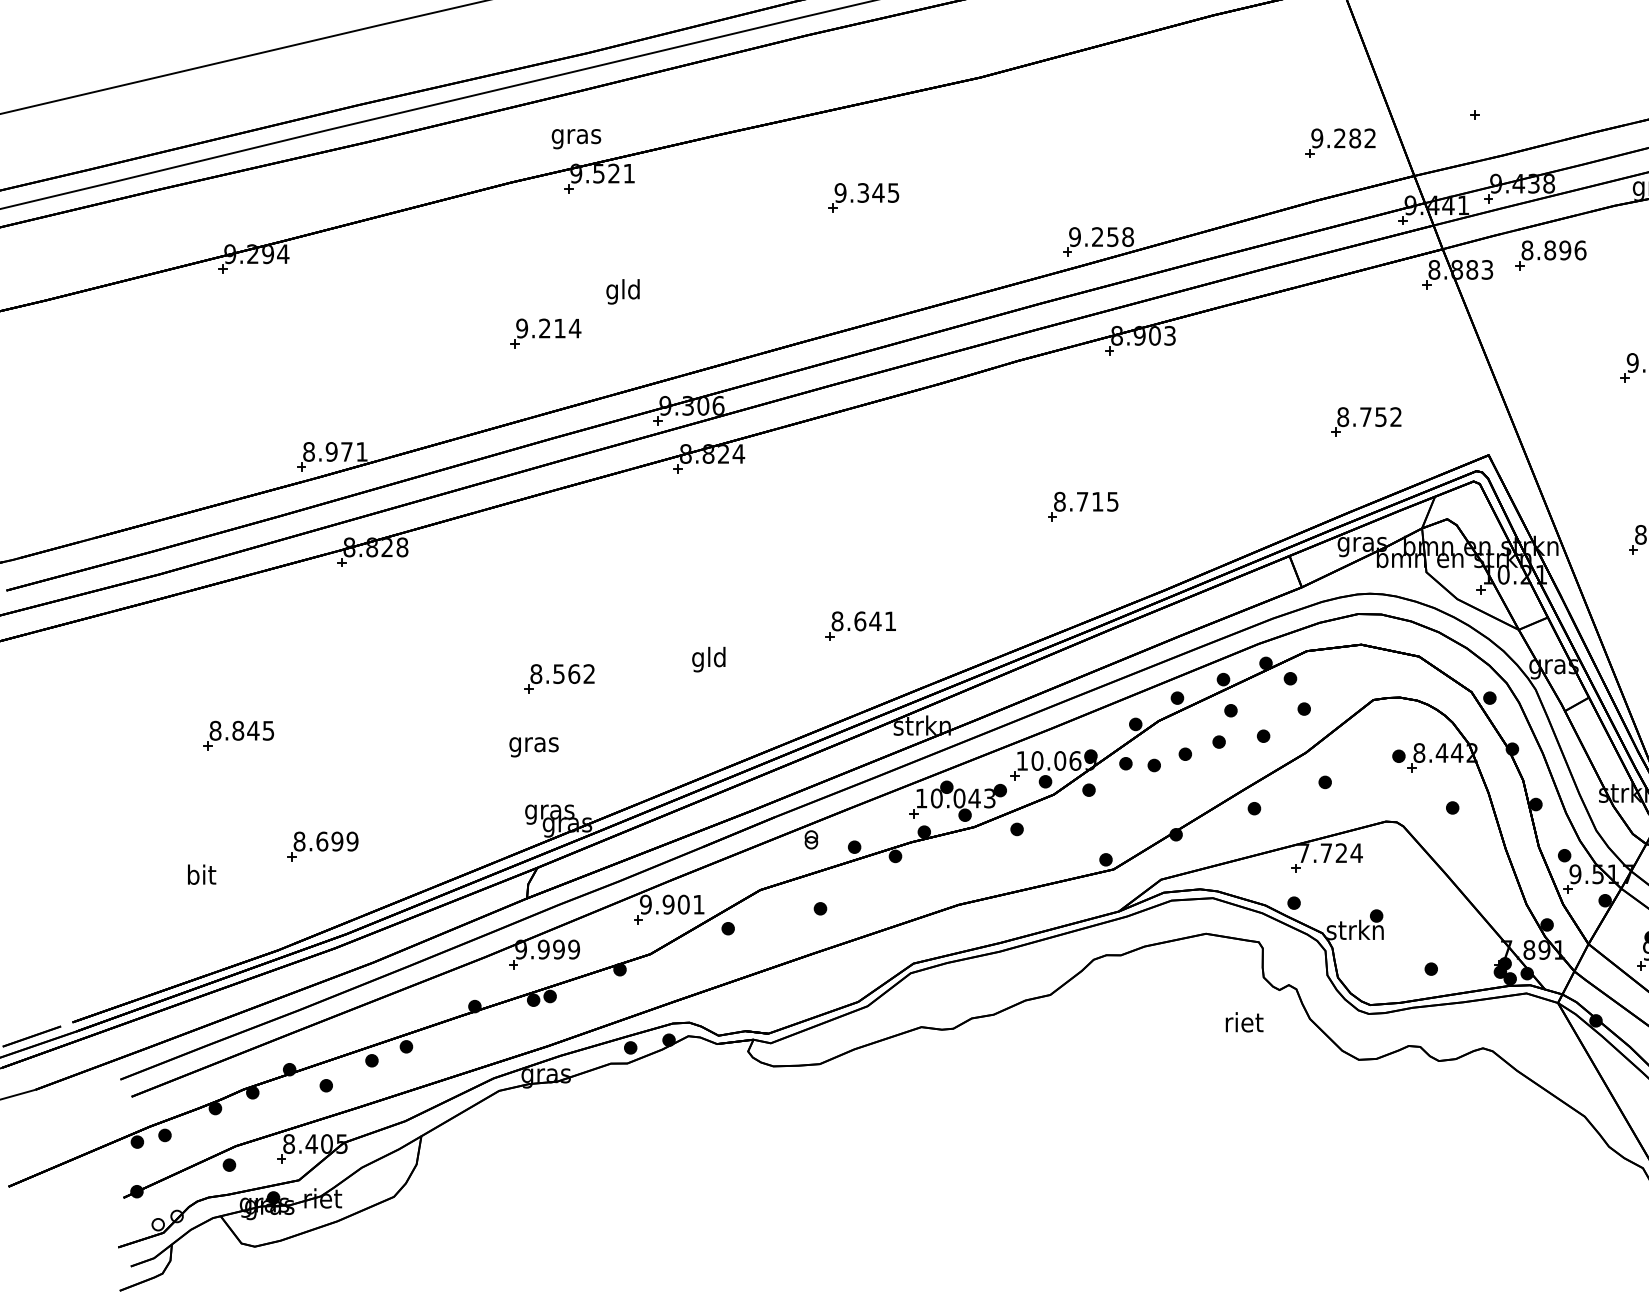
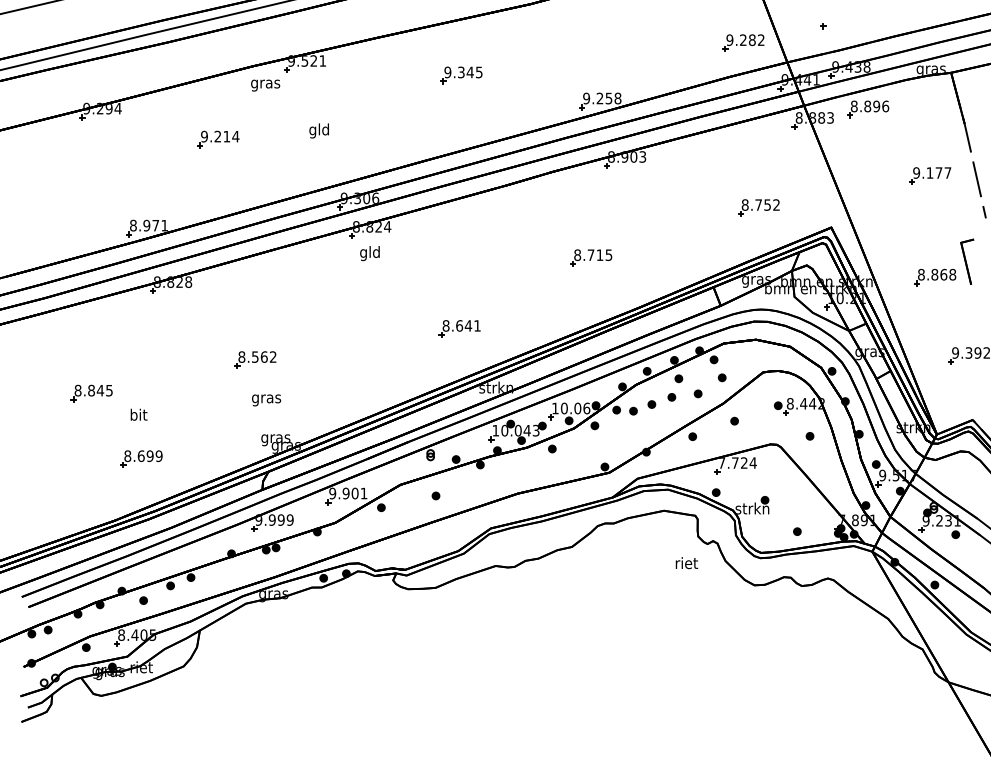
text: (576, 138) -> (265, 85), moved
part: (545, 333) -> (218, 139), moved
text: (708, 659) -> (369, 253), moved
part: (559, 678) -> (255, 359), moved
text: (201, 874) -> (138, 414), moved

